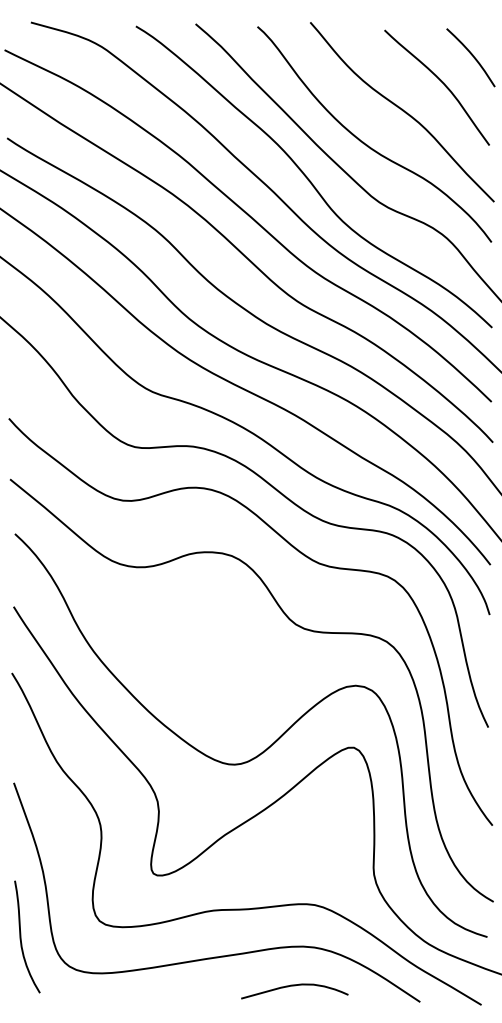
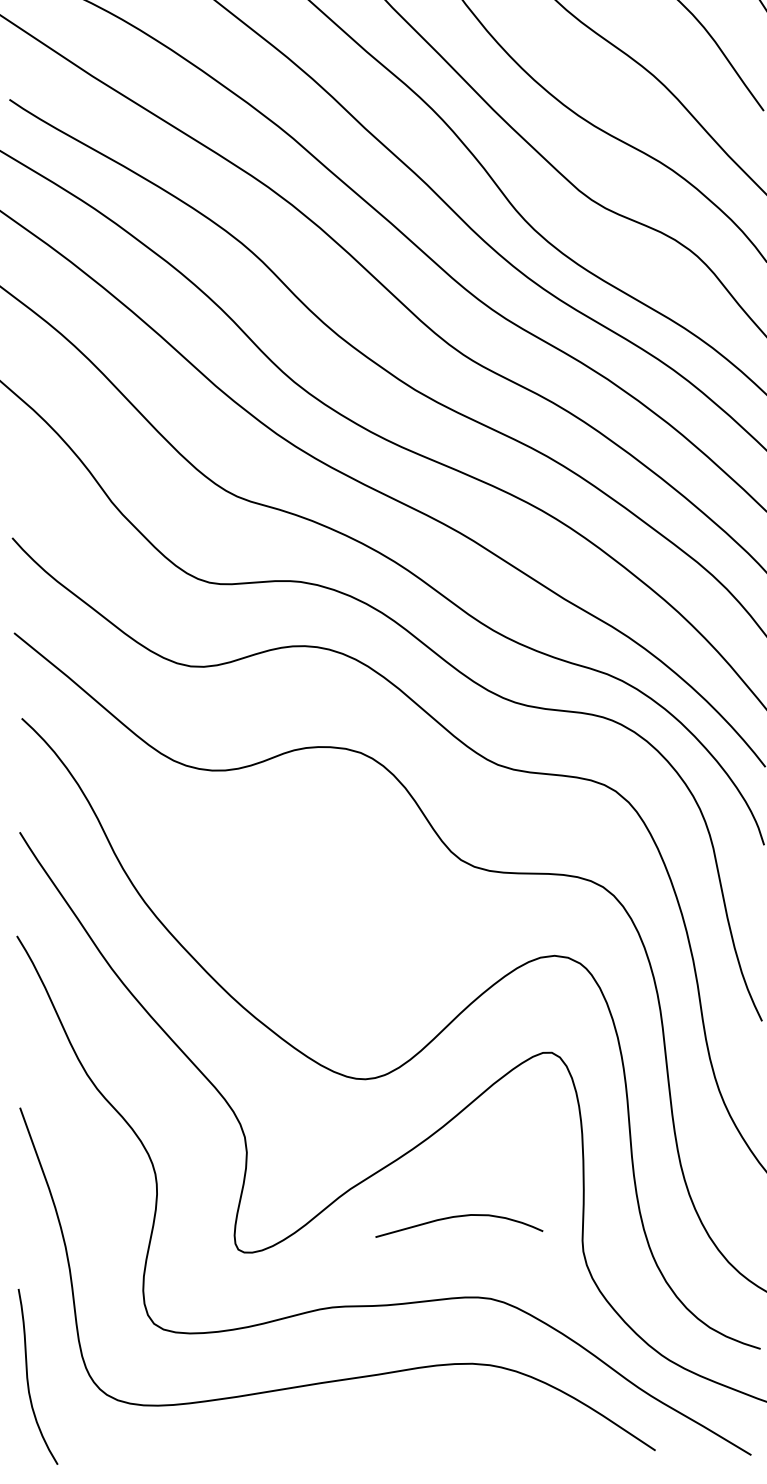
curve: (21, 936) -> (28, 1376), moved
curve: (294, 986) -> (458, 1218), moved

